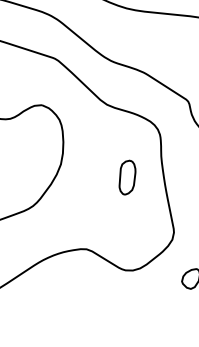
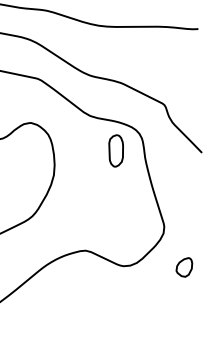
part: (126, 177) -> (115, 150), moved

